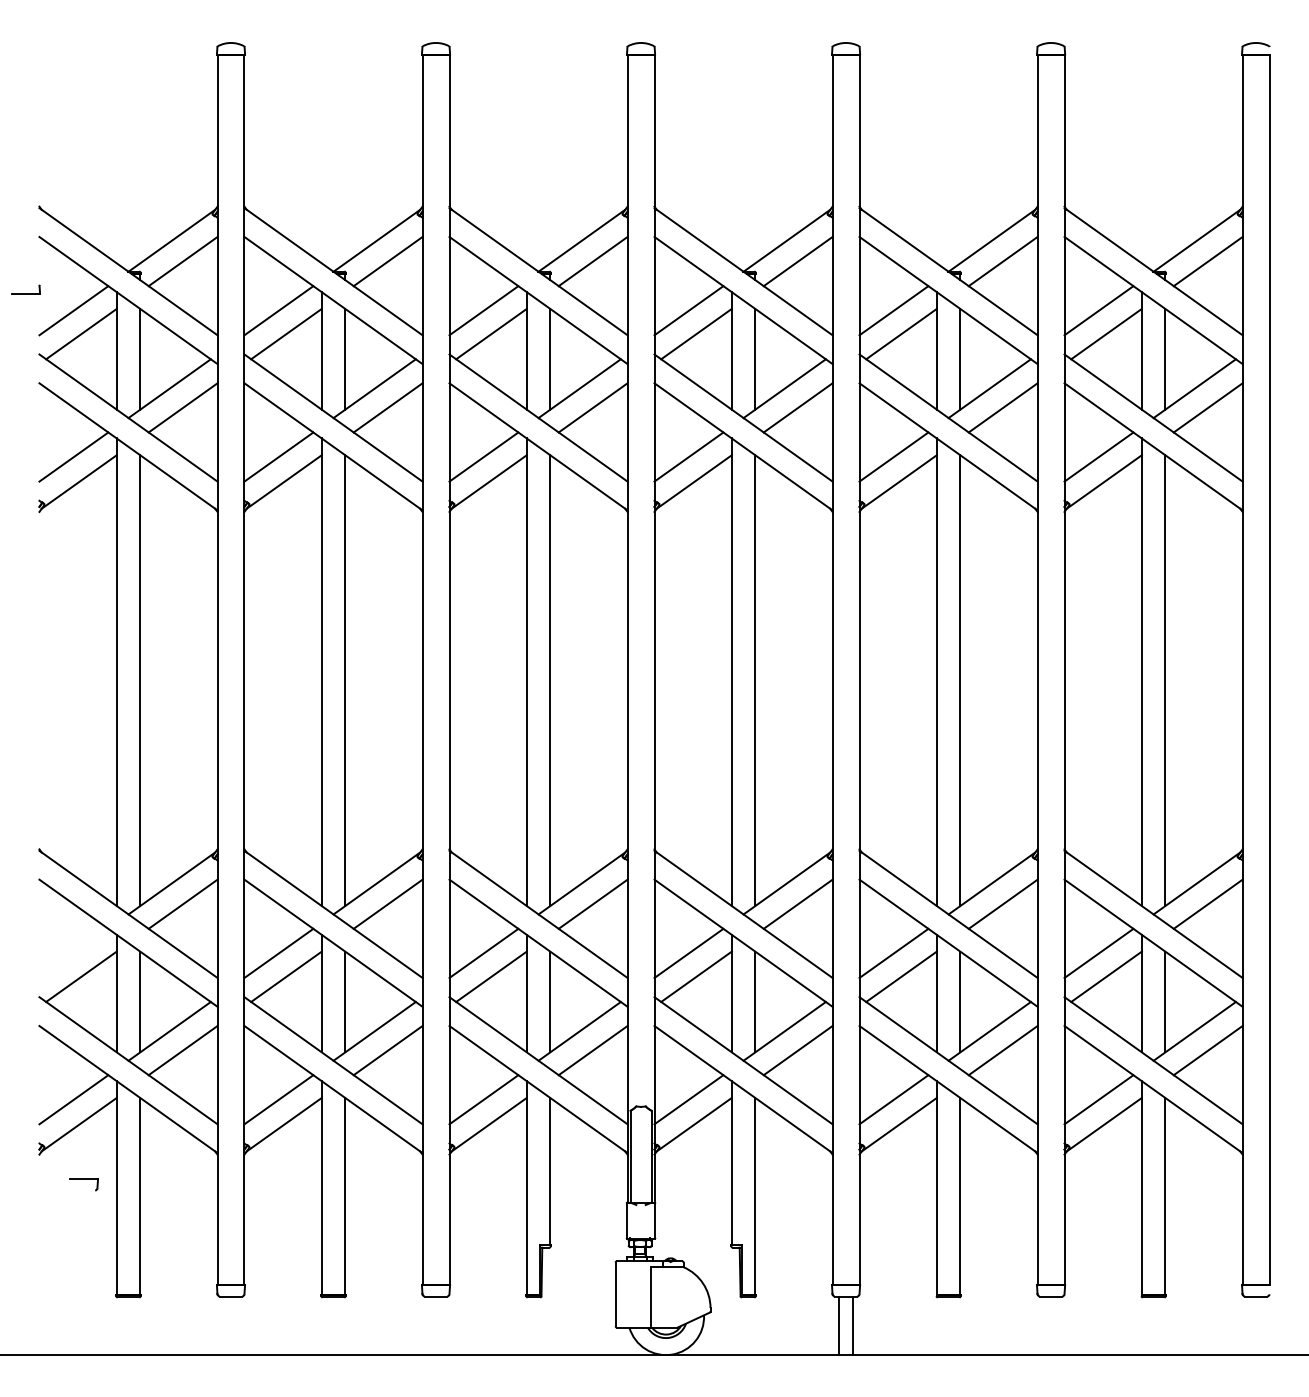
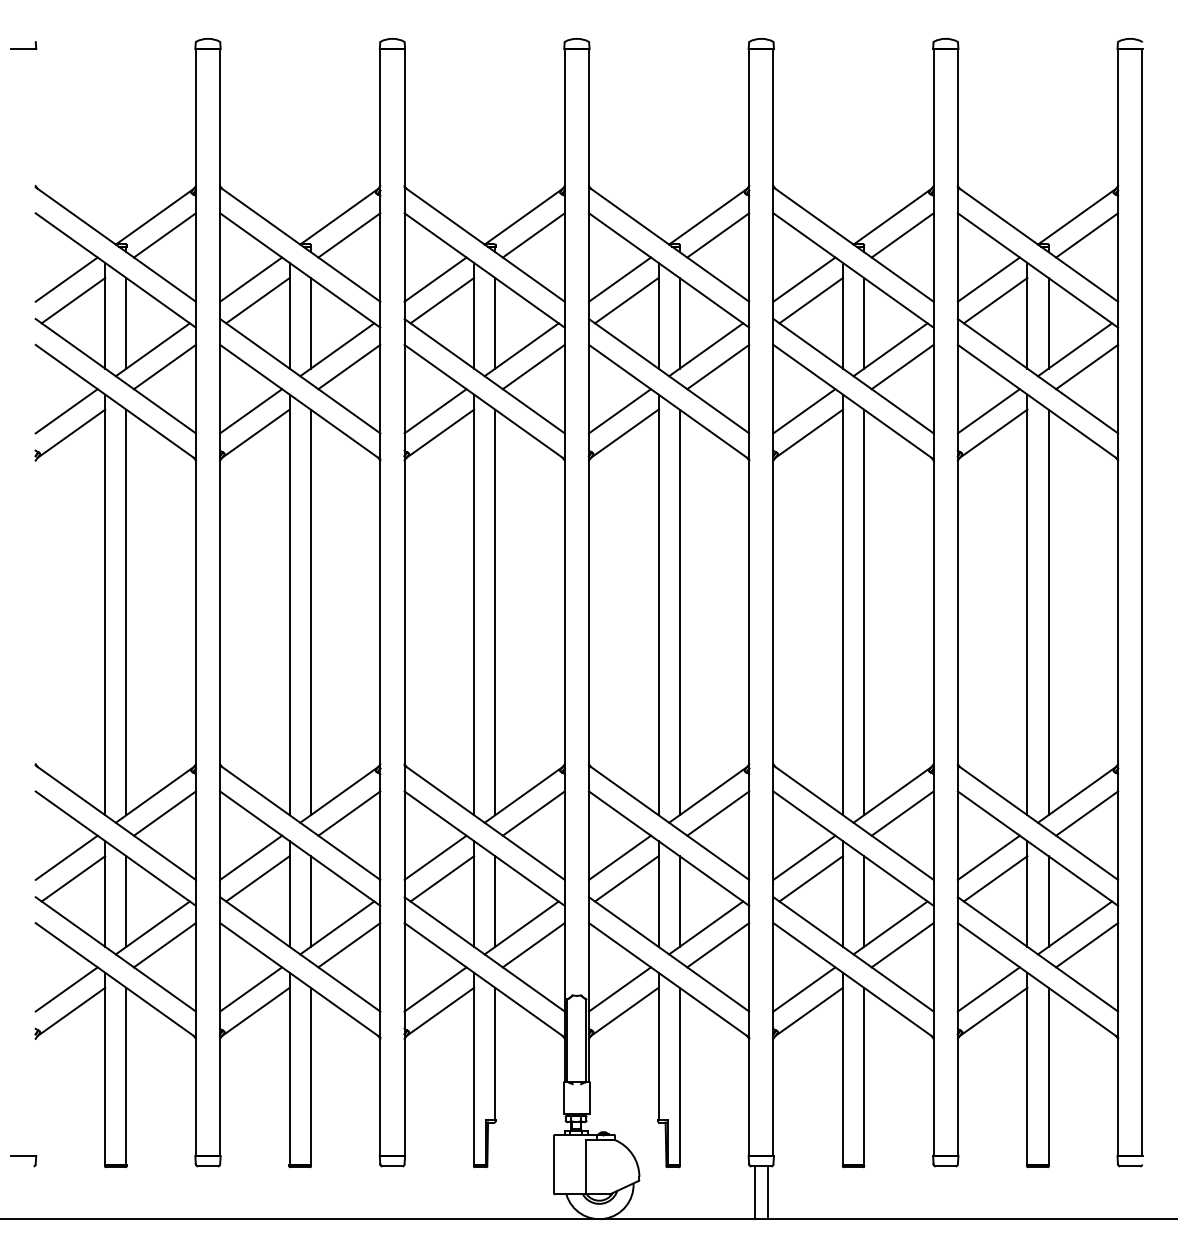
part: (25, 289) -> (23, 45), moved
line: (73, 952) -> (66, 856), added
part: (83, 1184) -> (23, 1161), moved

